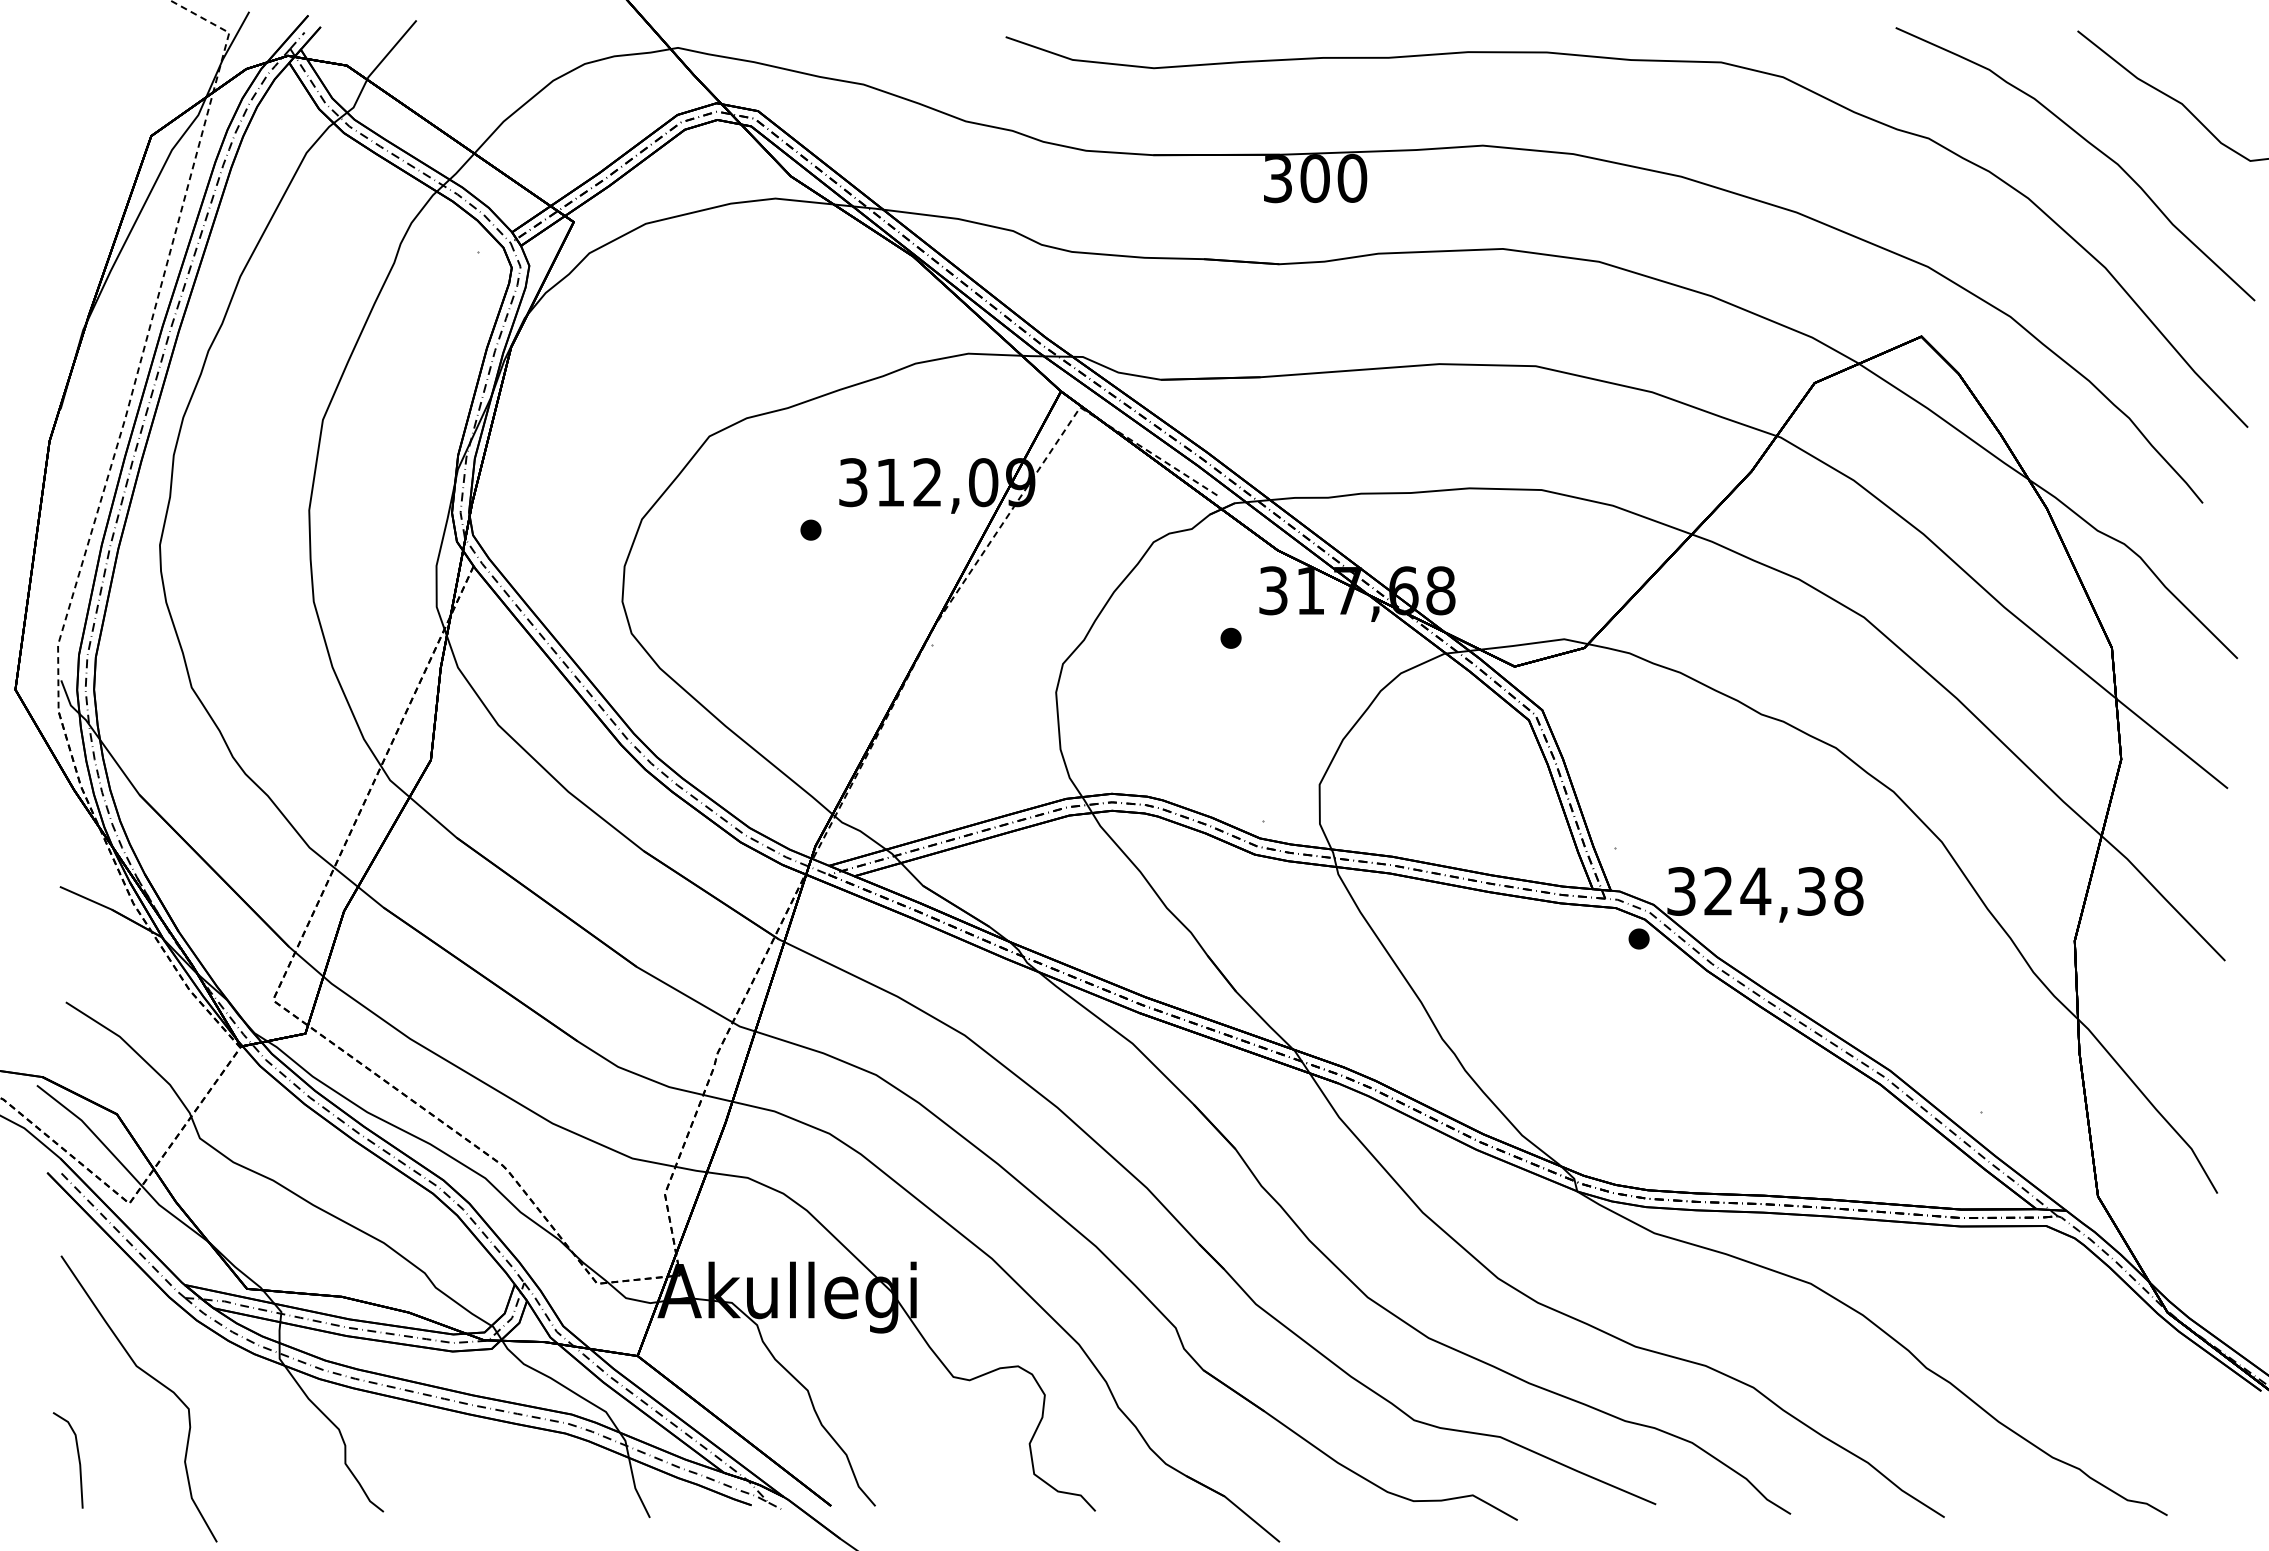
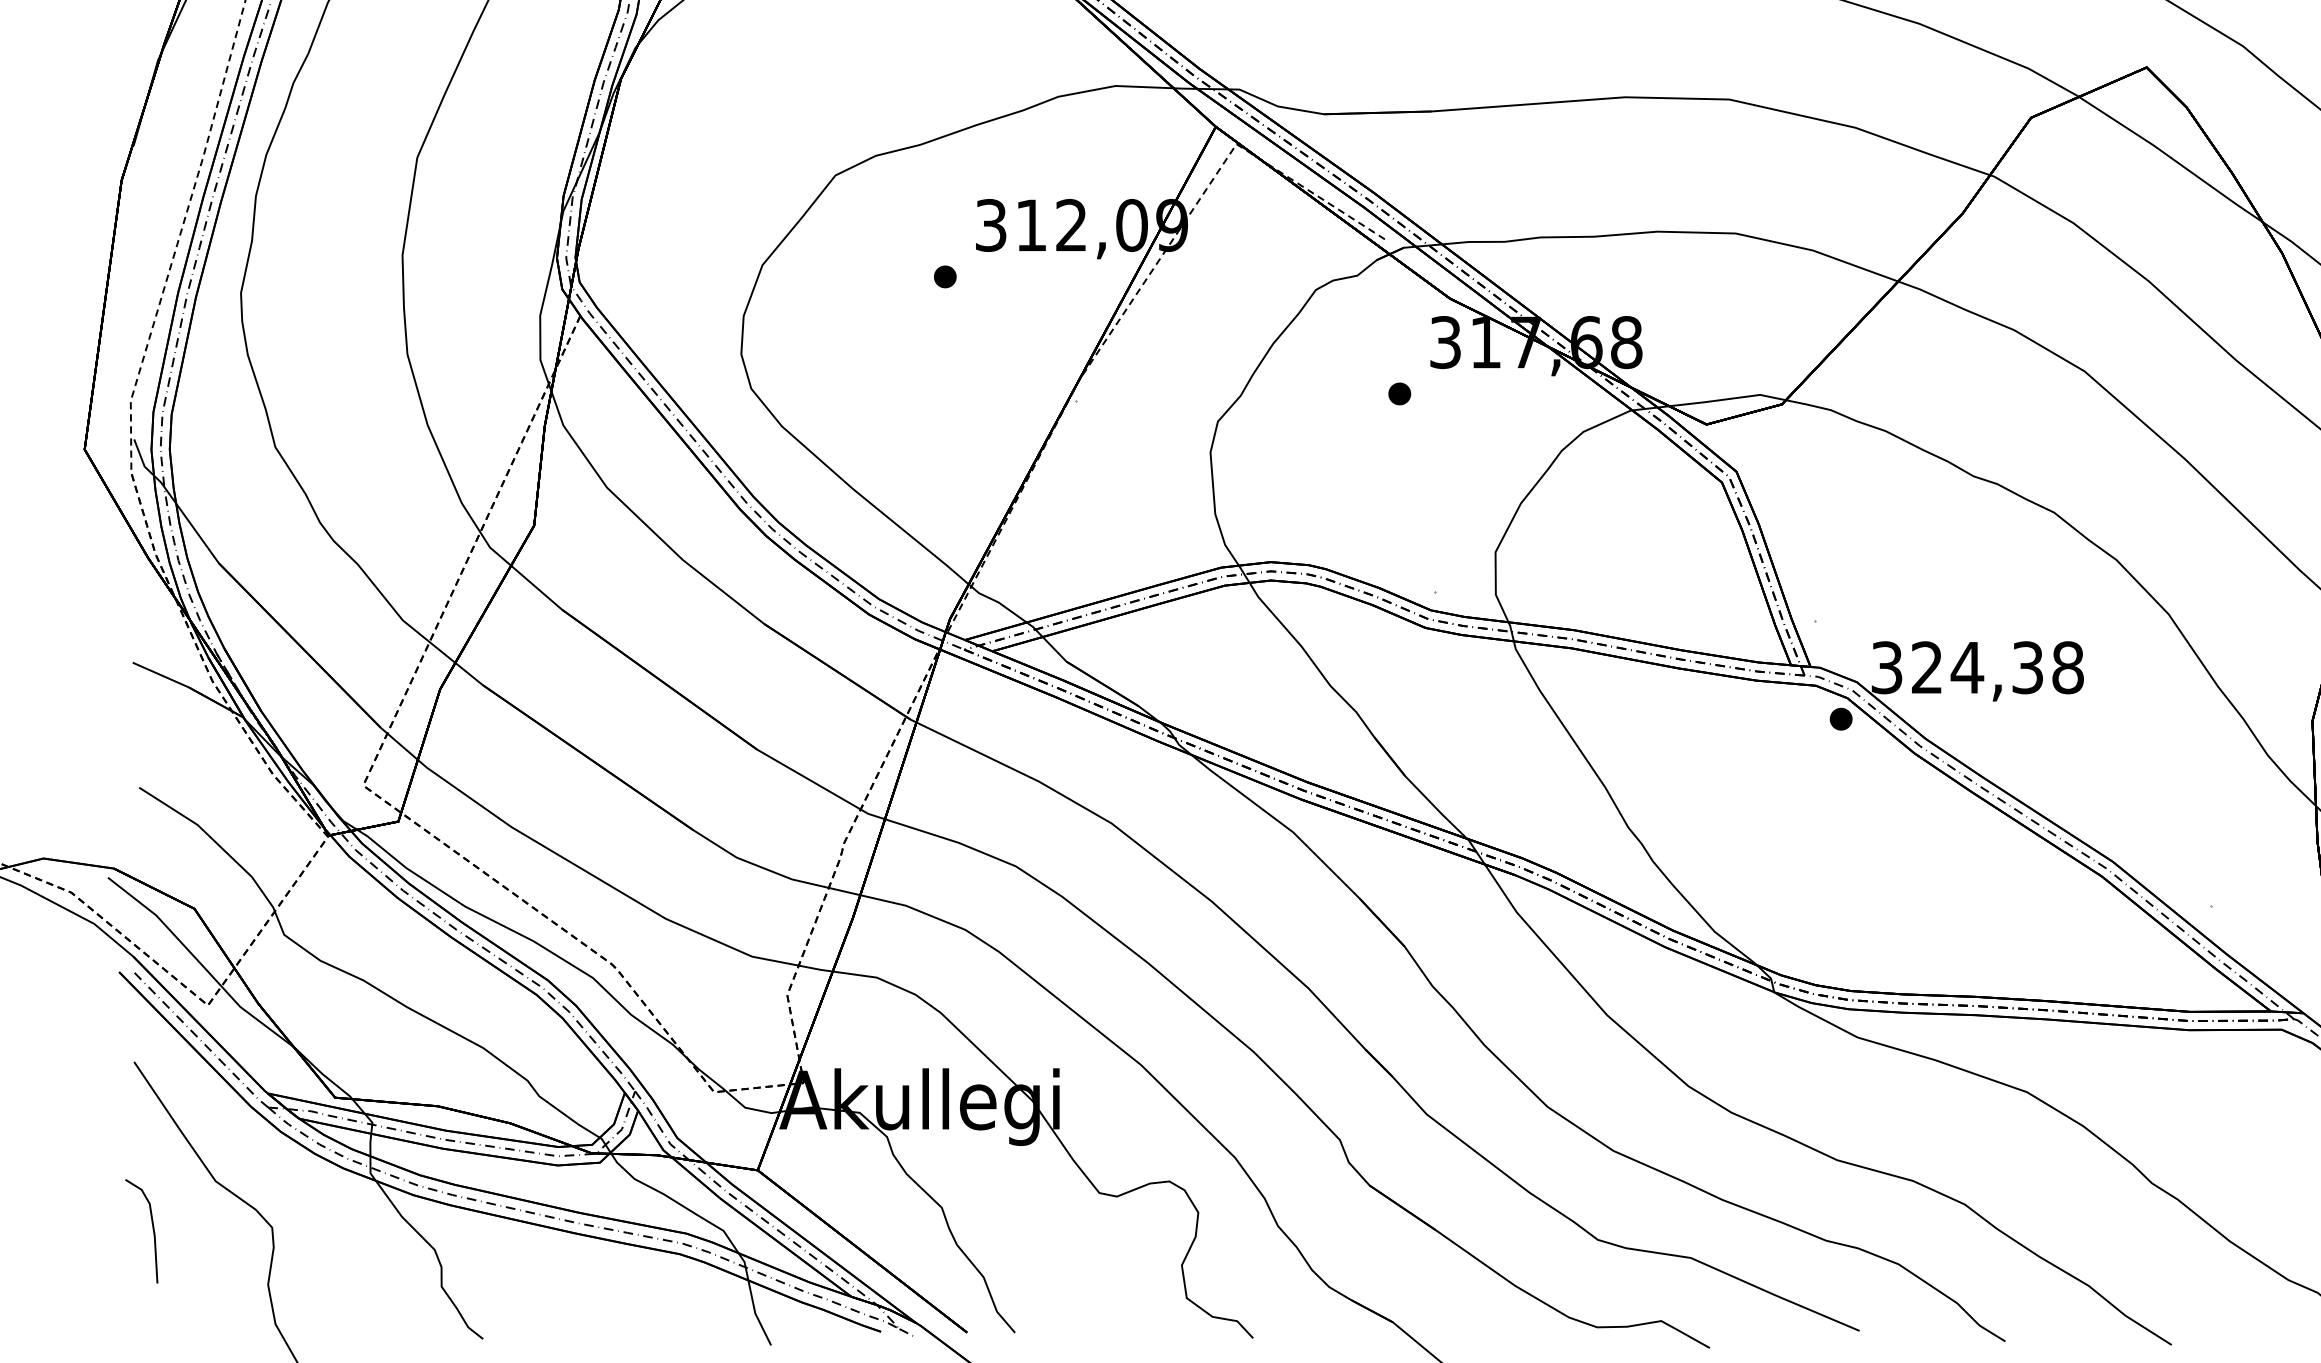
line: (78, 1460) -> (152, 1231), moved

